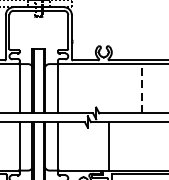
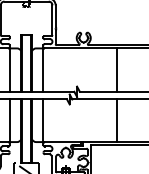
line: (142, 89) -> (117, 70), dashed -> solid
line: (109, 146) -> (117, 120), moved

